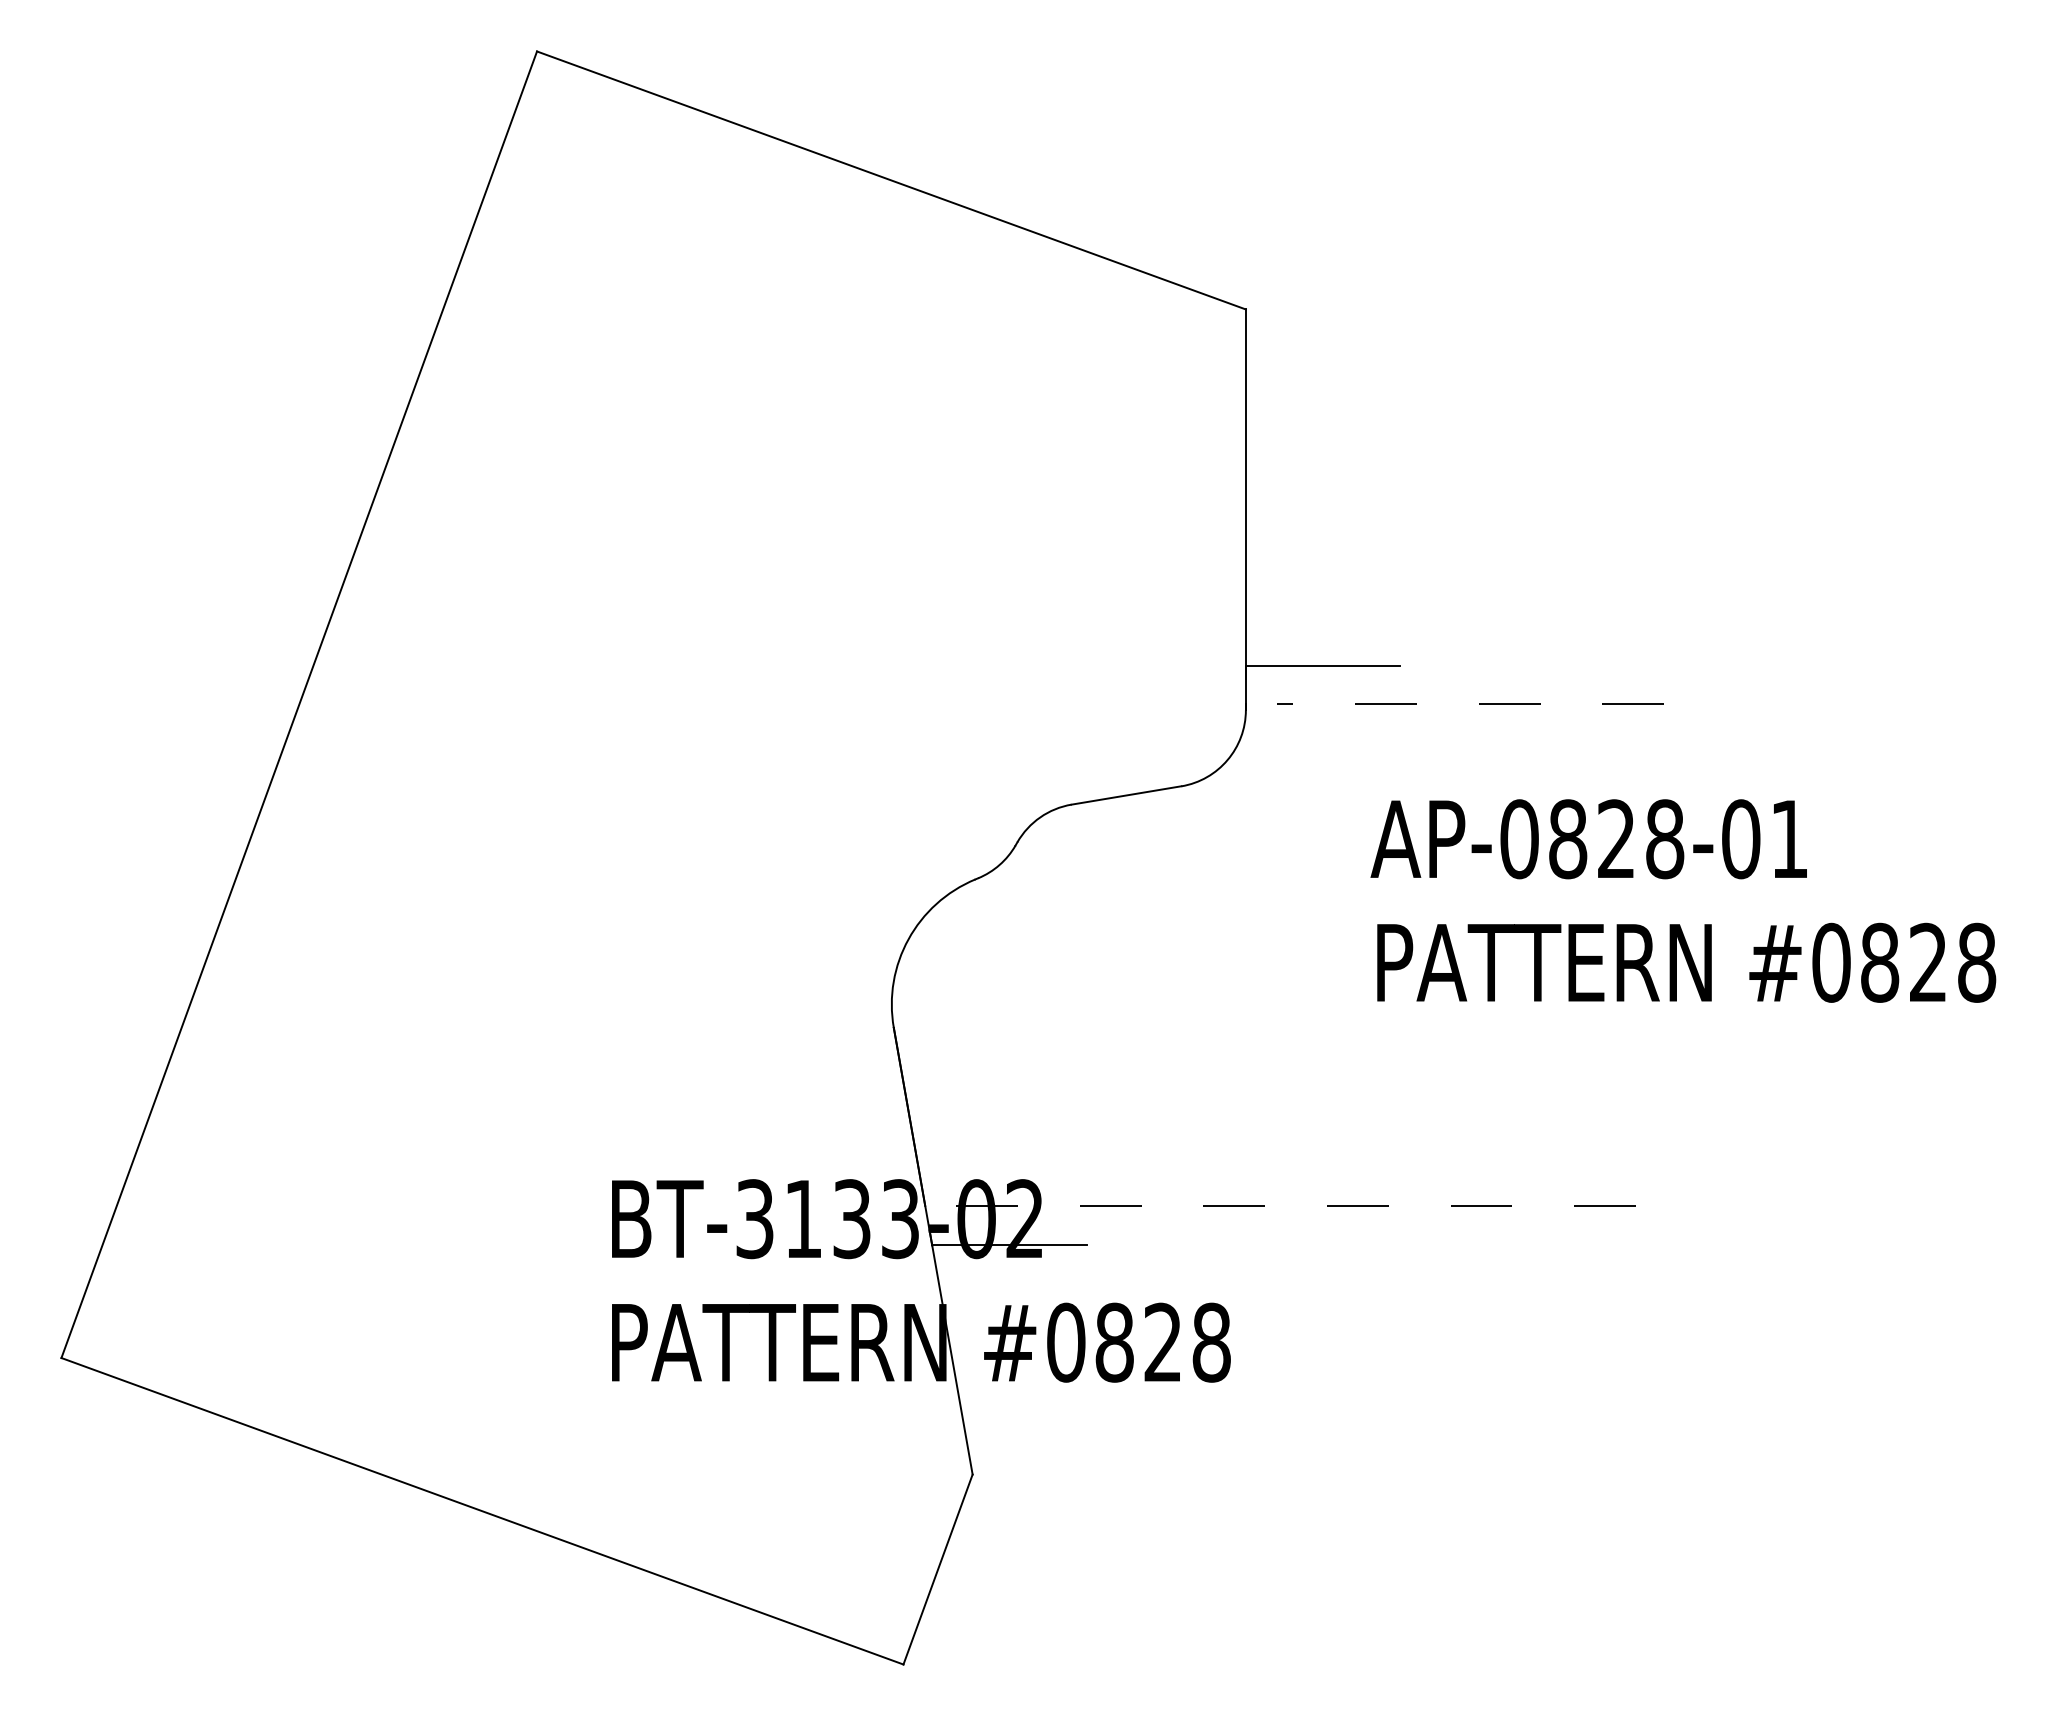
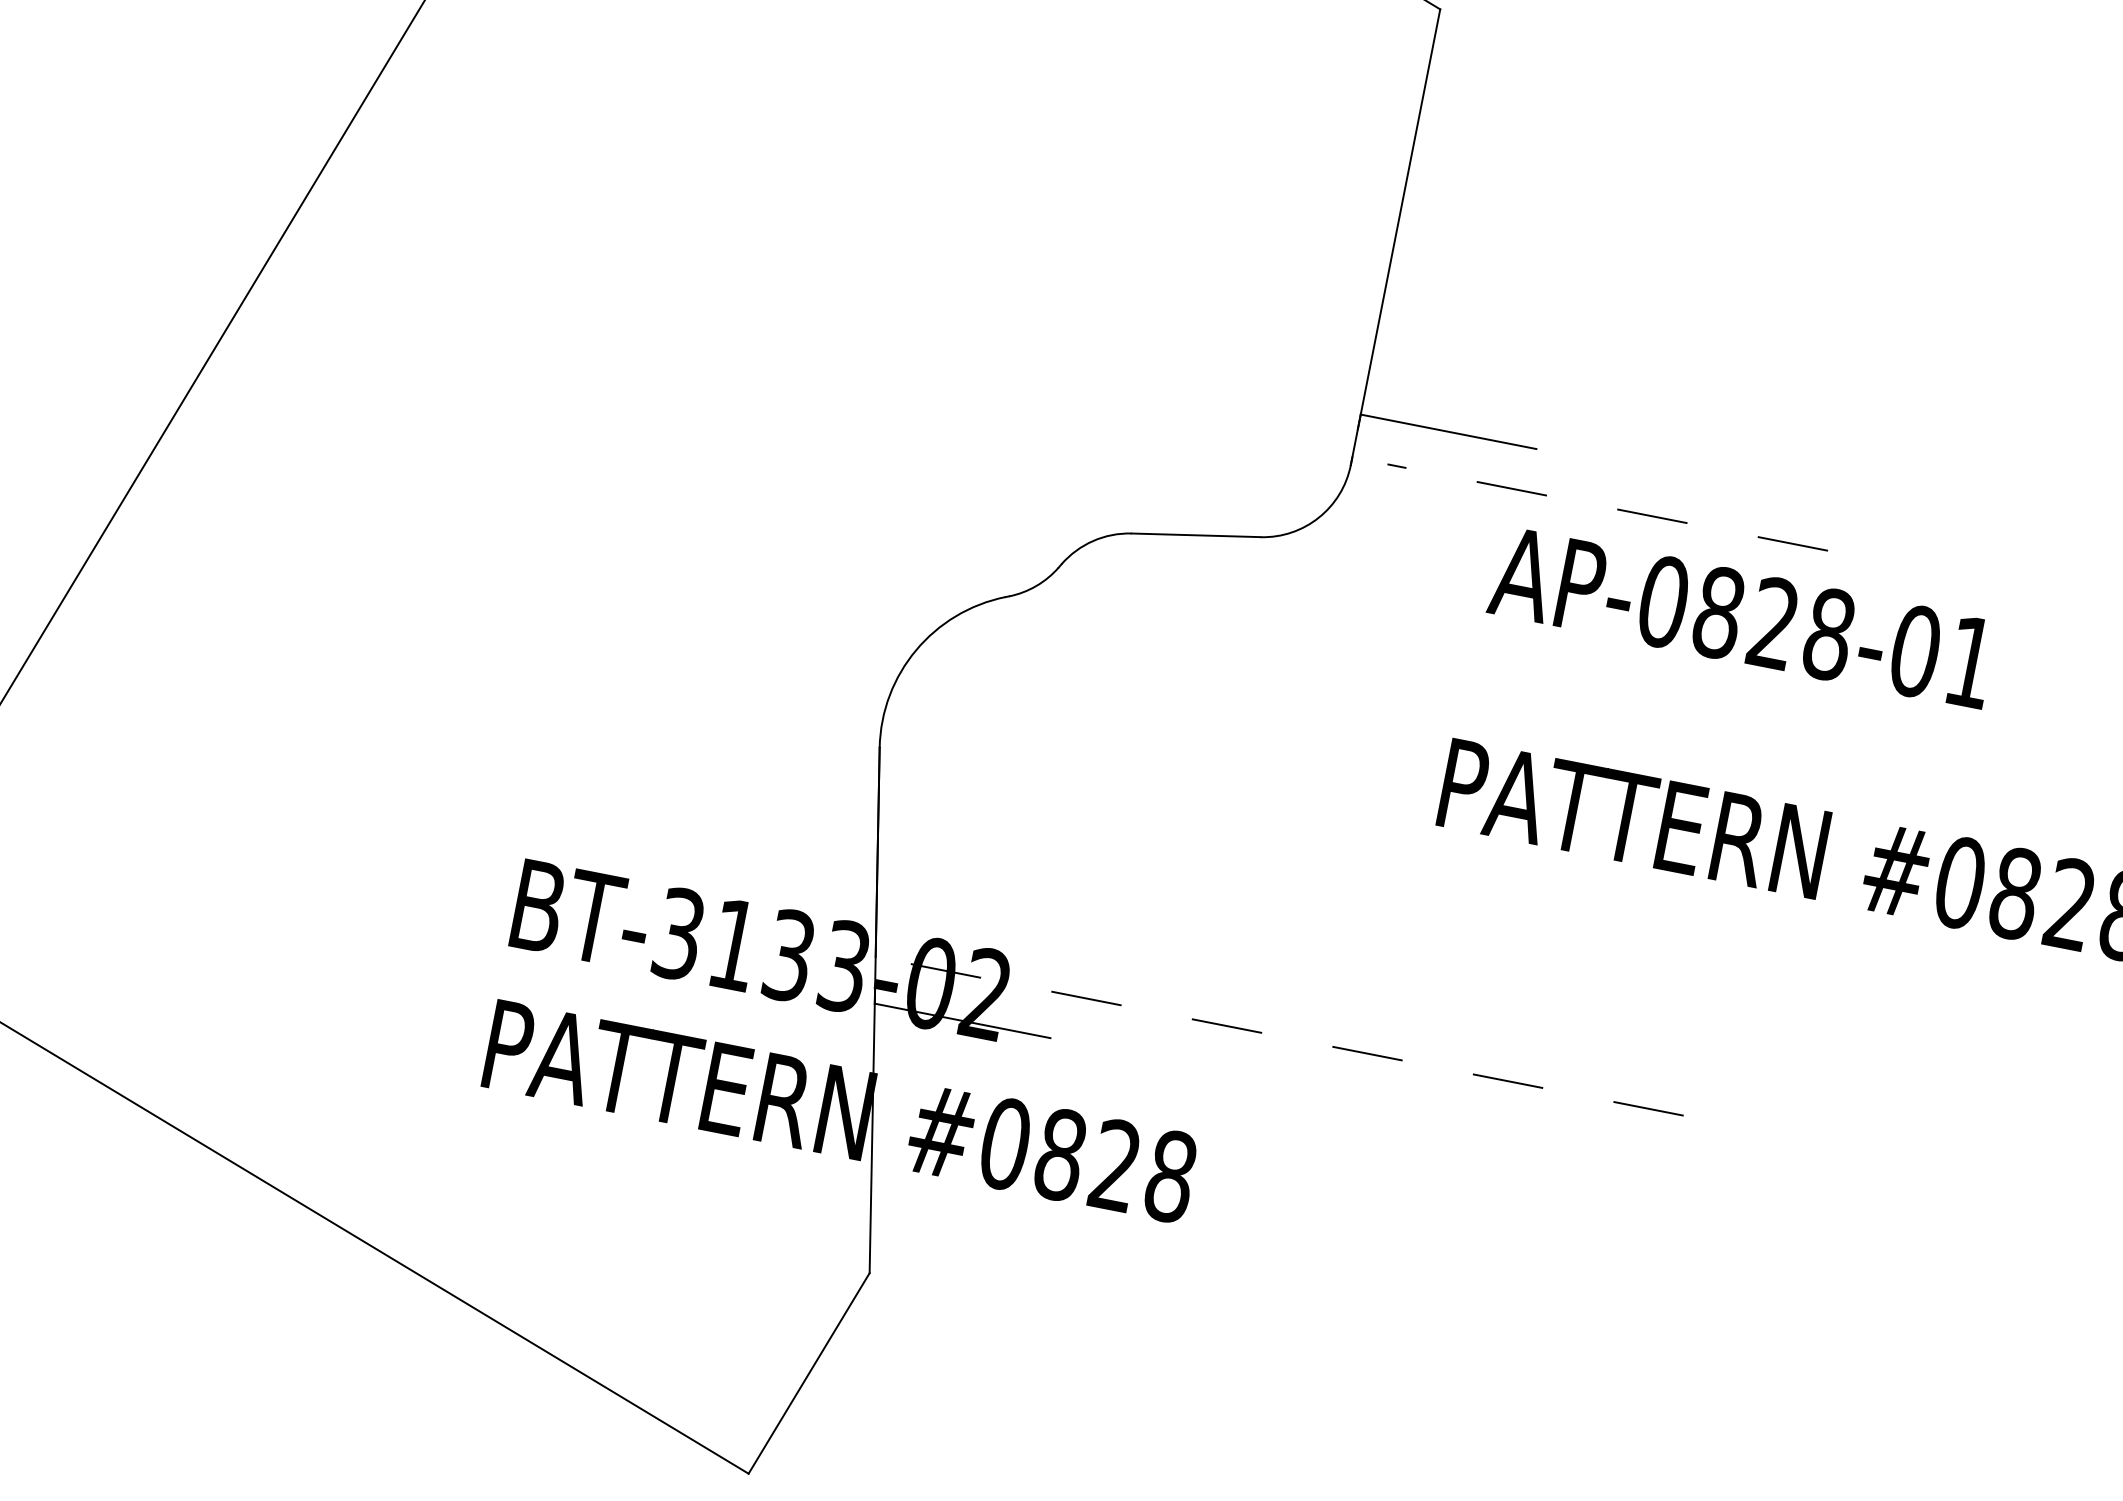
text: (1588, 839) -> (1741, 617), moved

